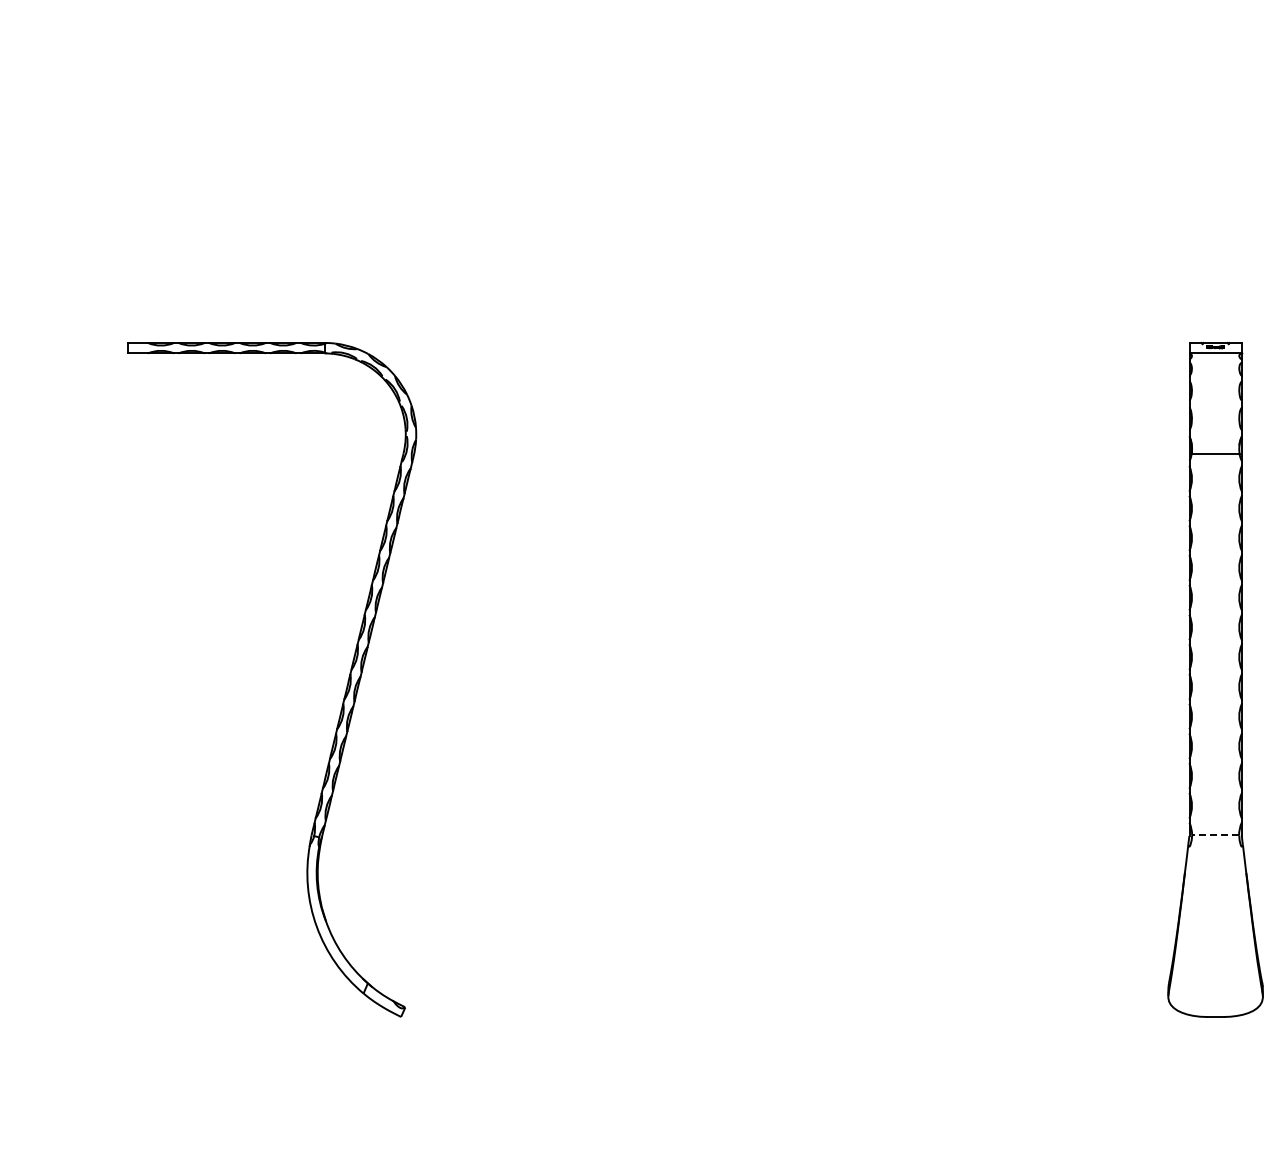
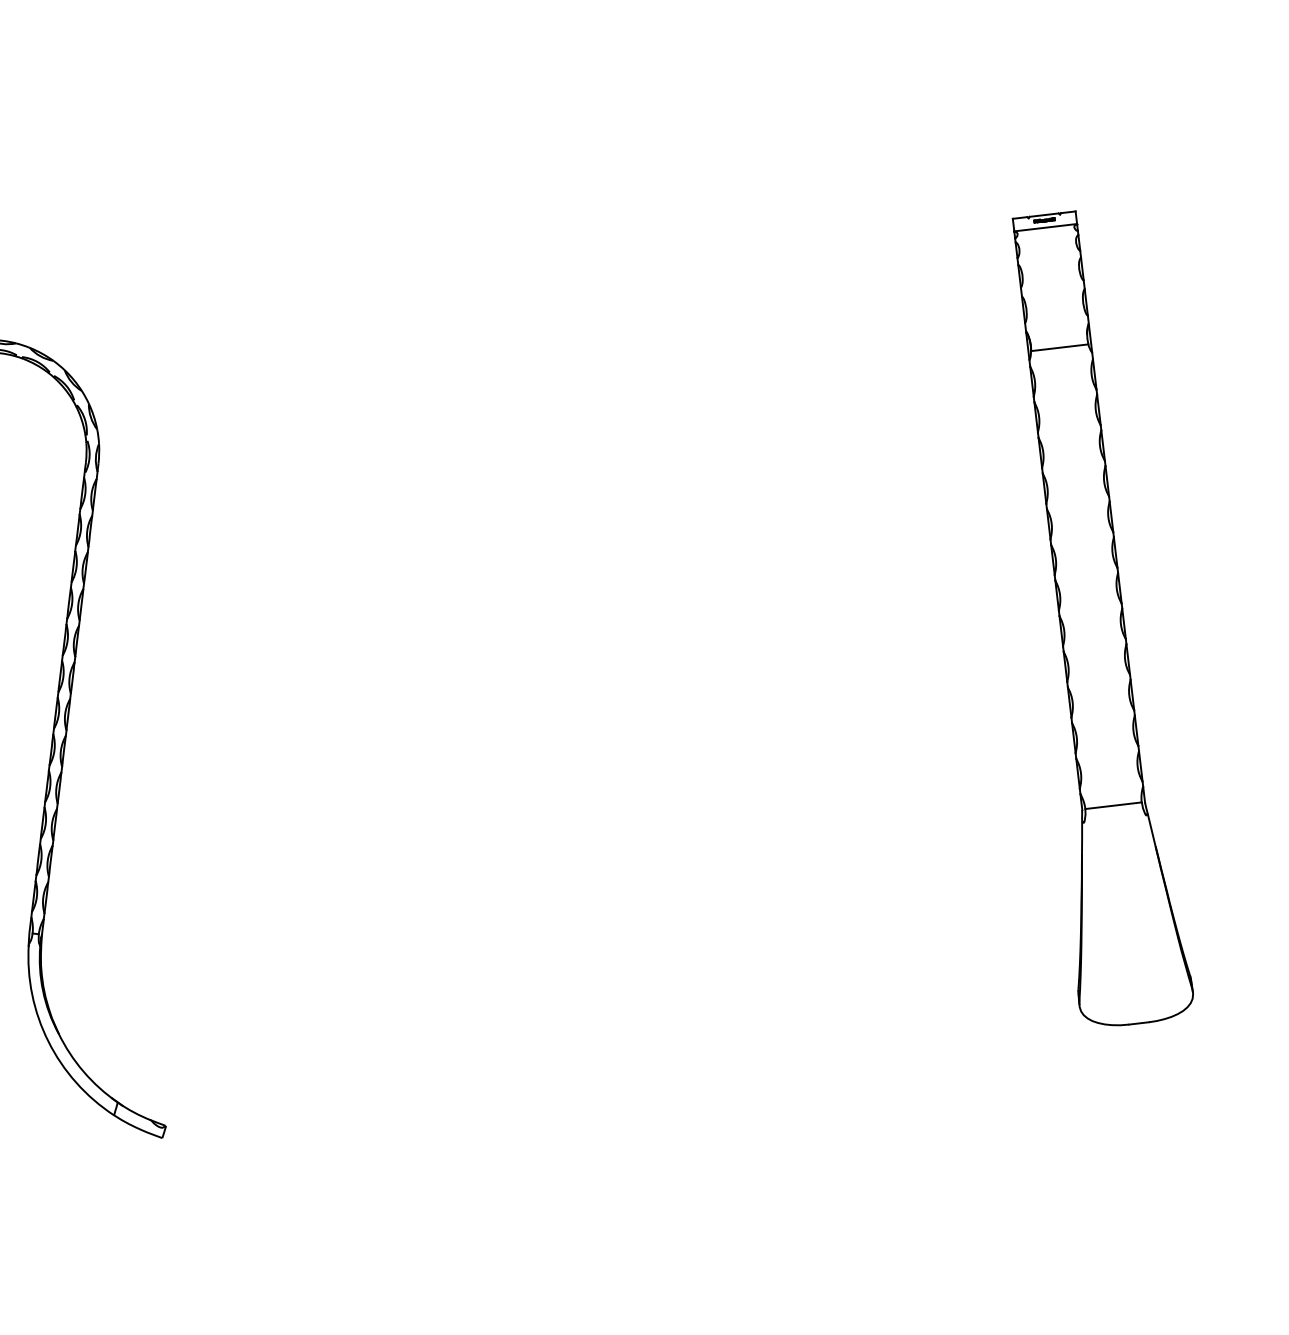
line: (1215, 835) -> (1113, 805), dashed -> solid

